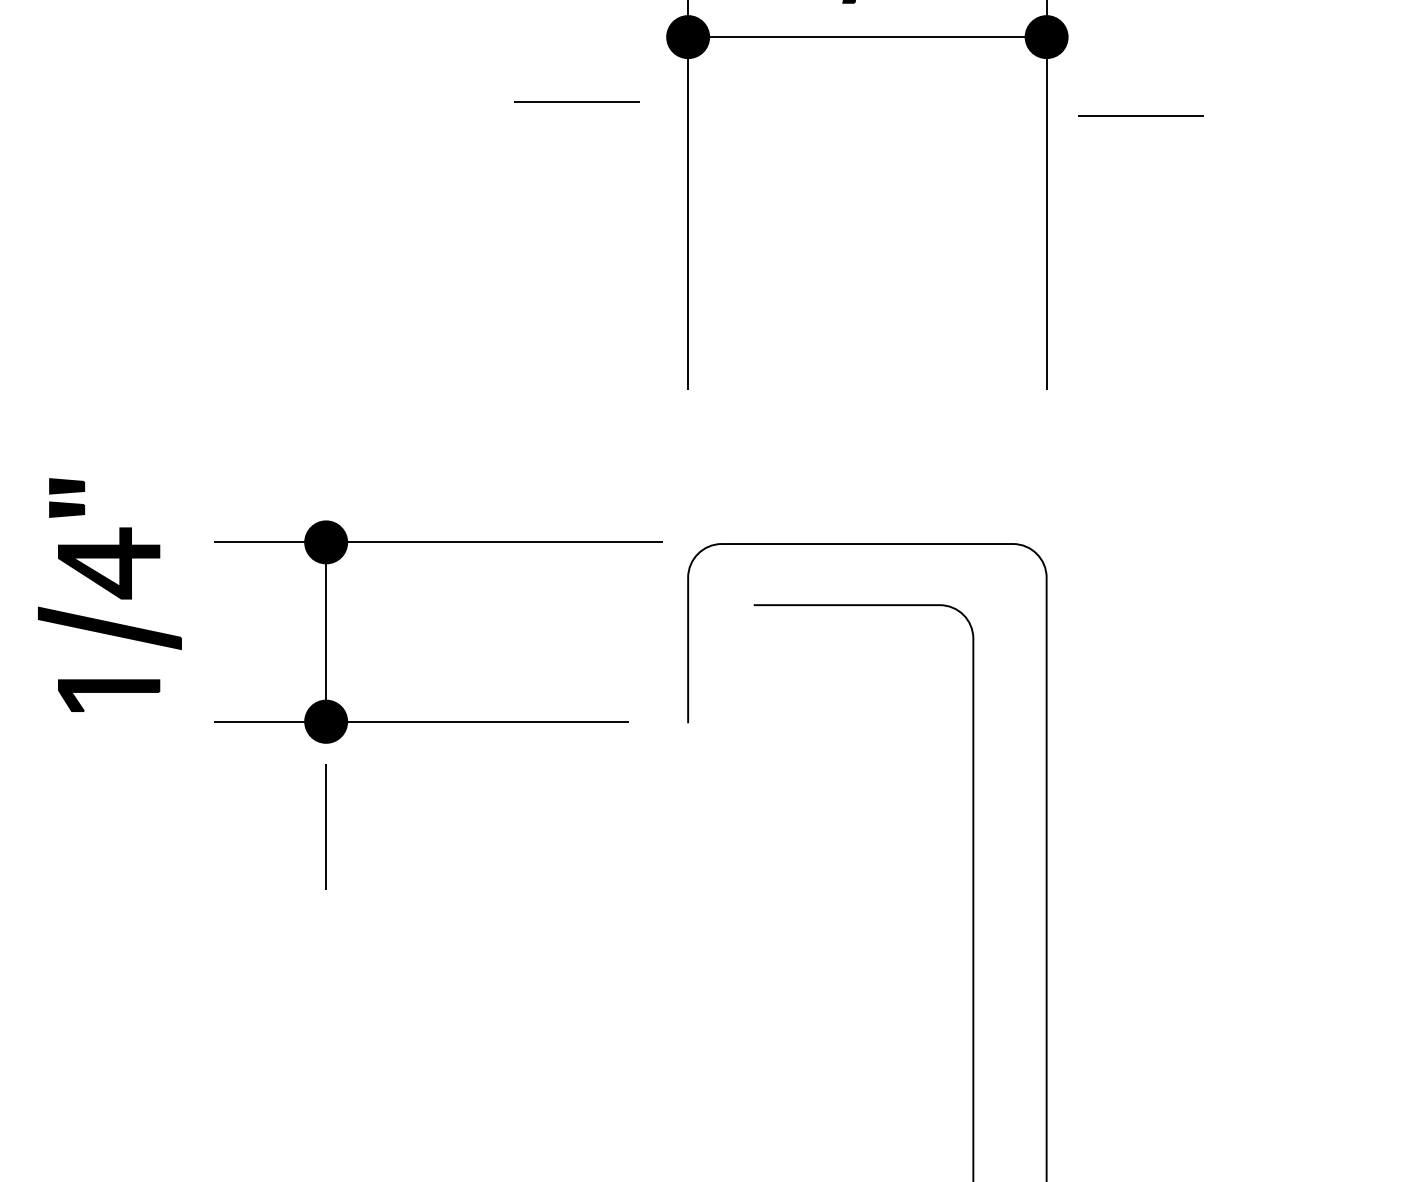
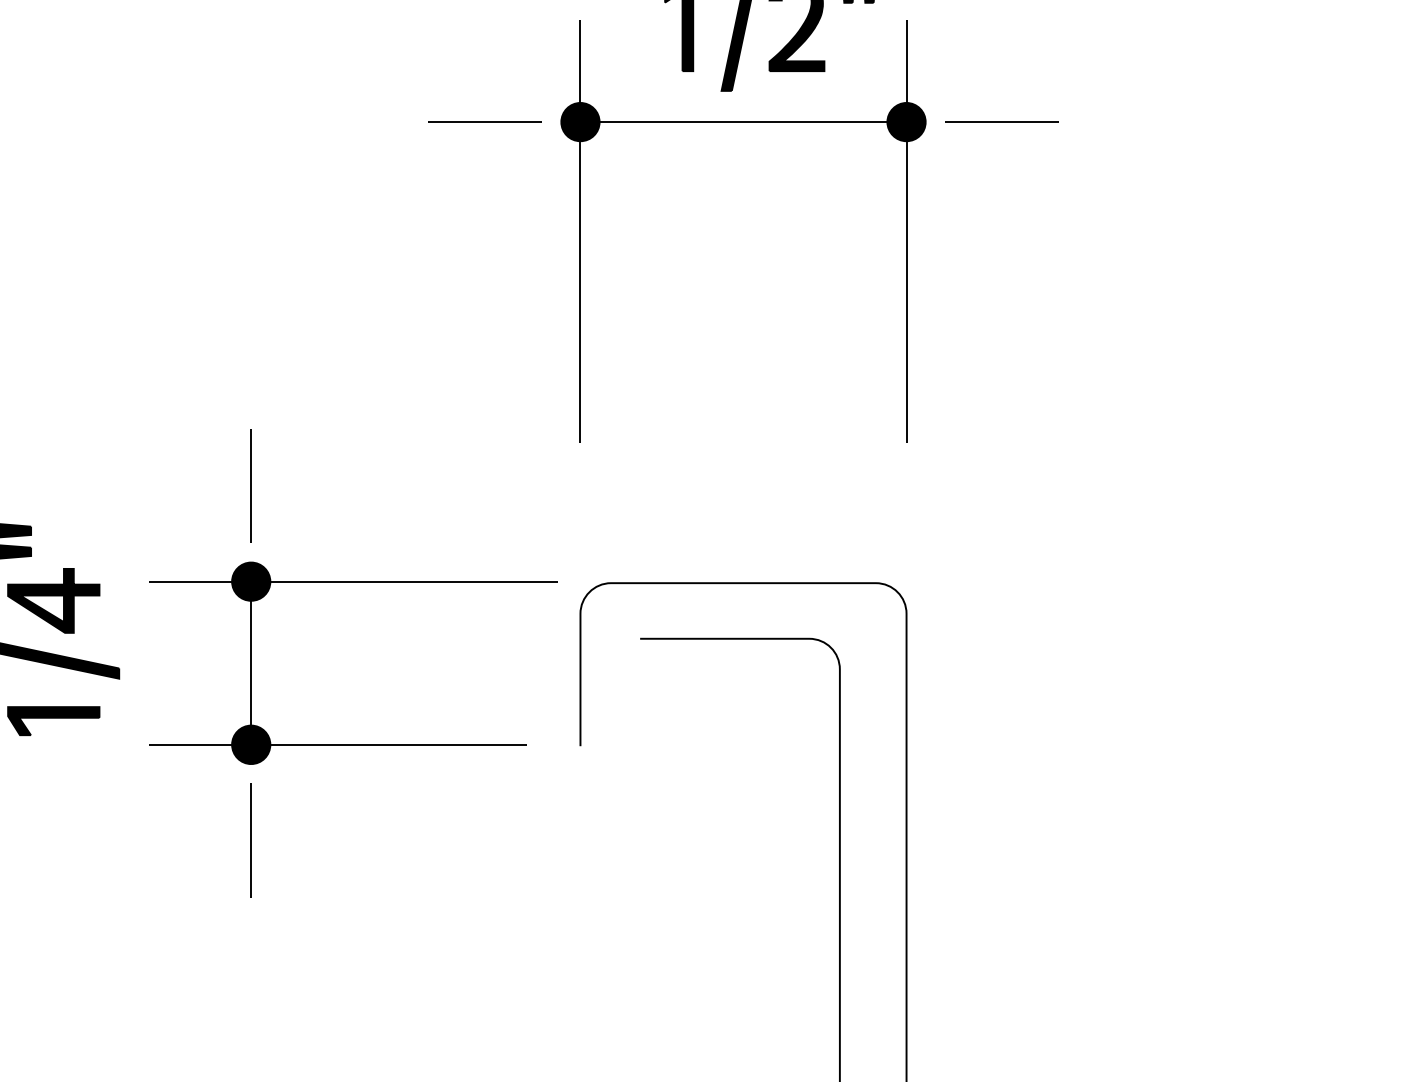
line: (576, 101) -> (484, 121), moved
line: (1140, 115) -> (1001, 121), moved
line: (325, 436) -> (250, 485), added

